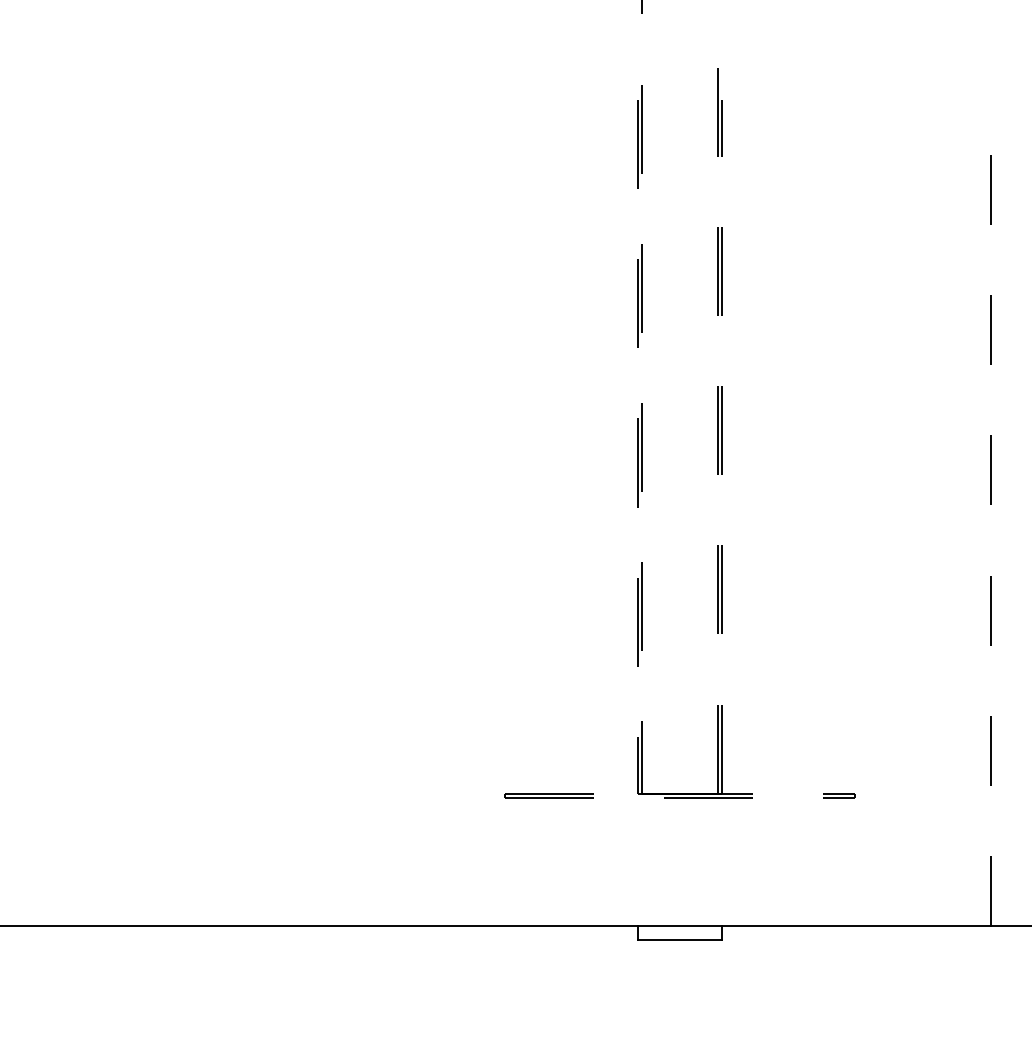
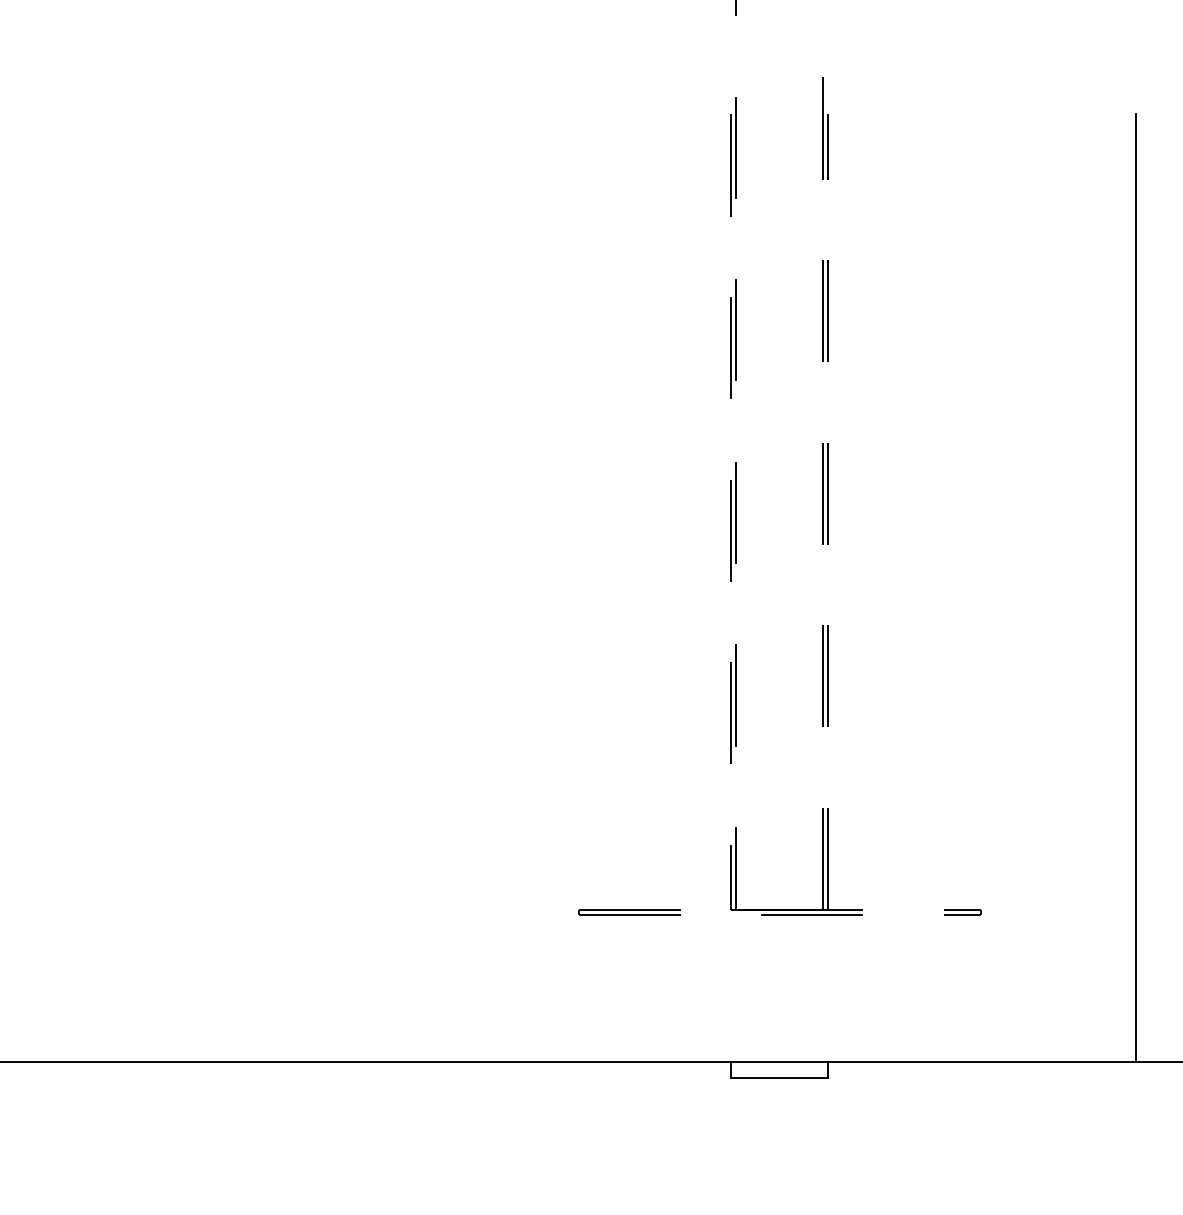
line: (990, 513) -> (1135, 588), dashed -> solid

